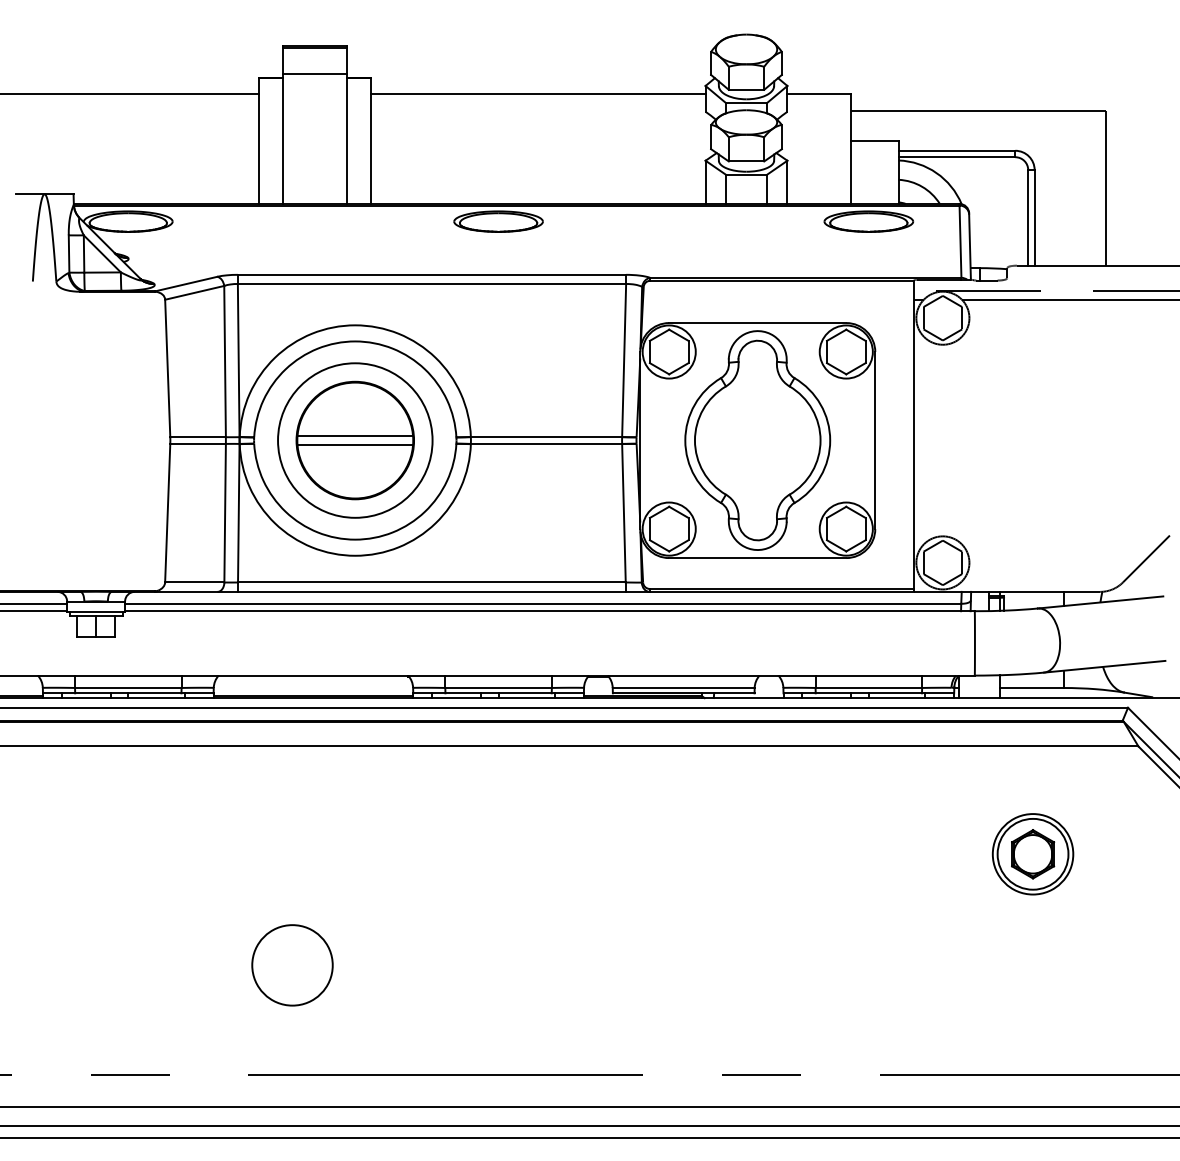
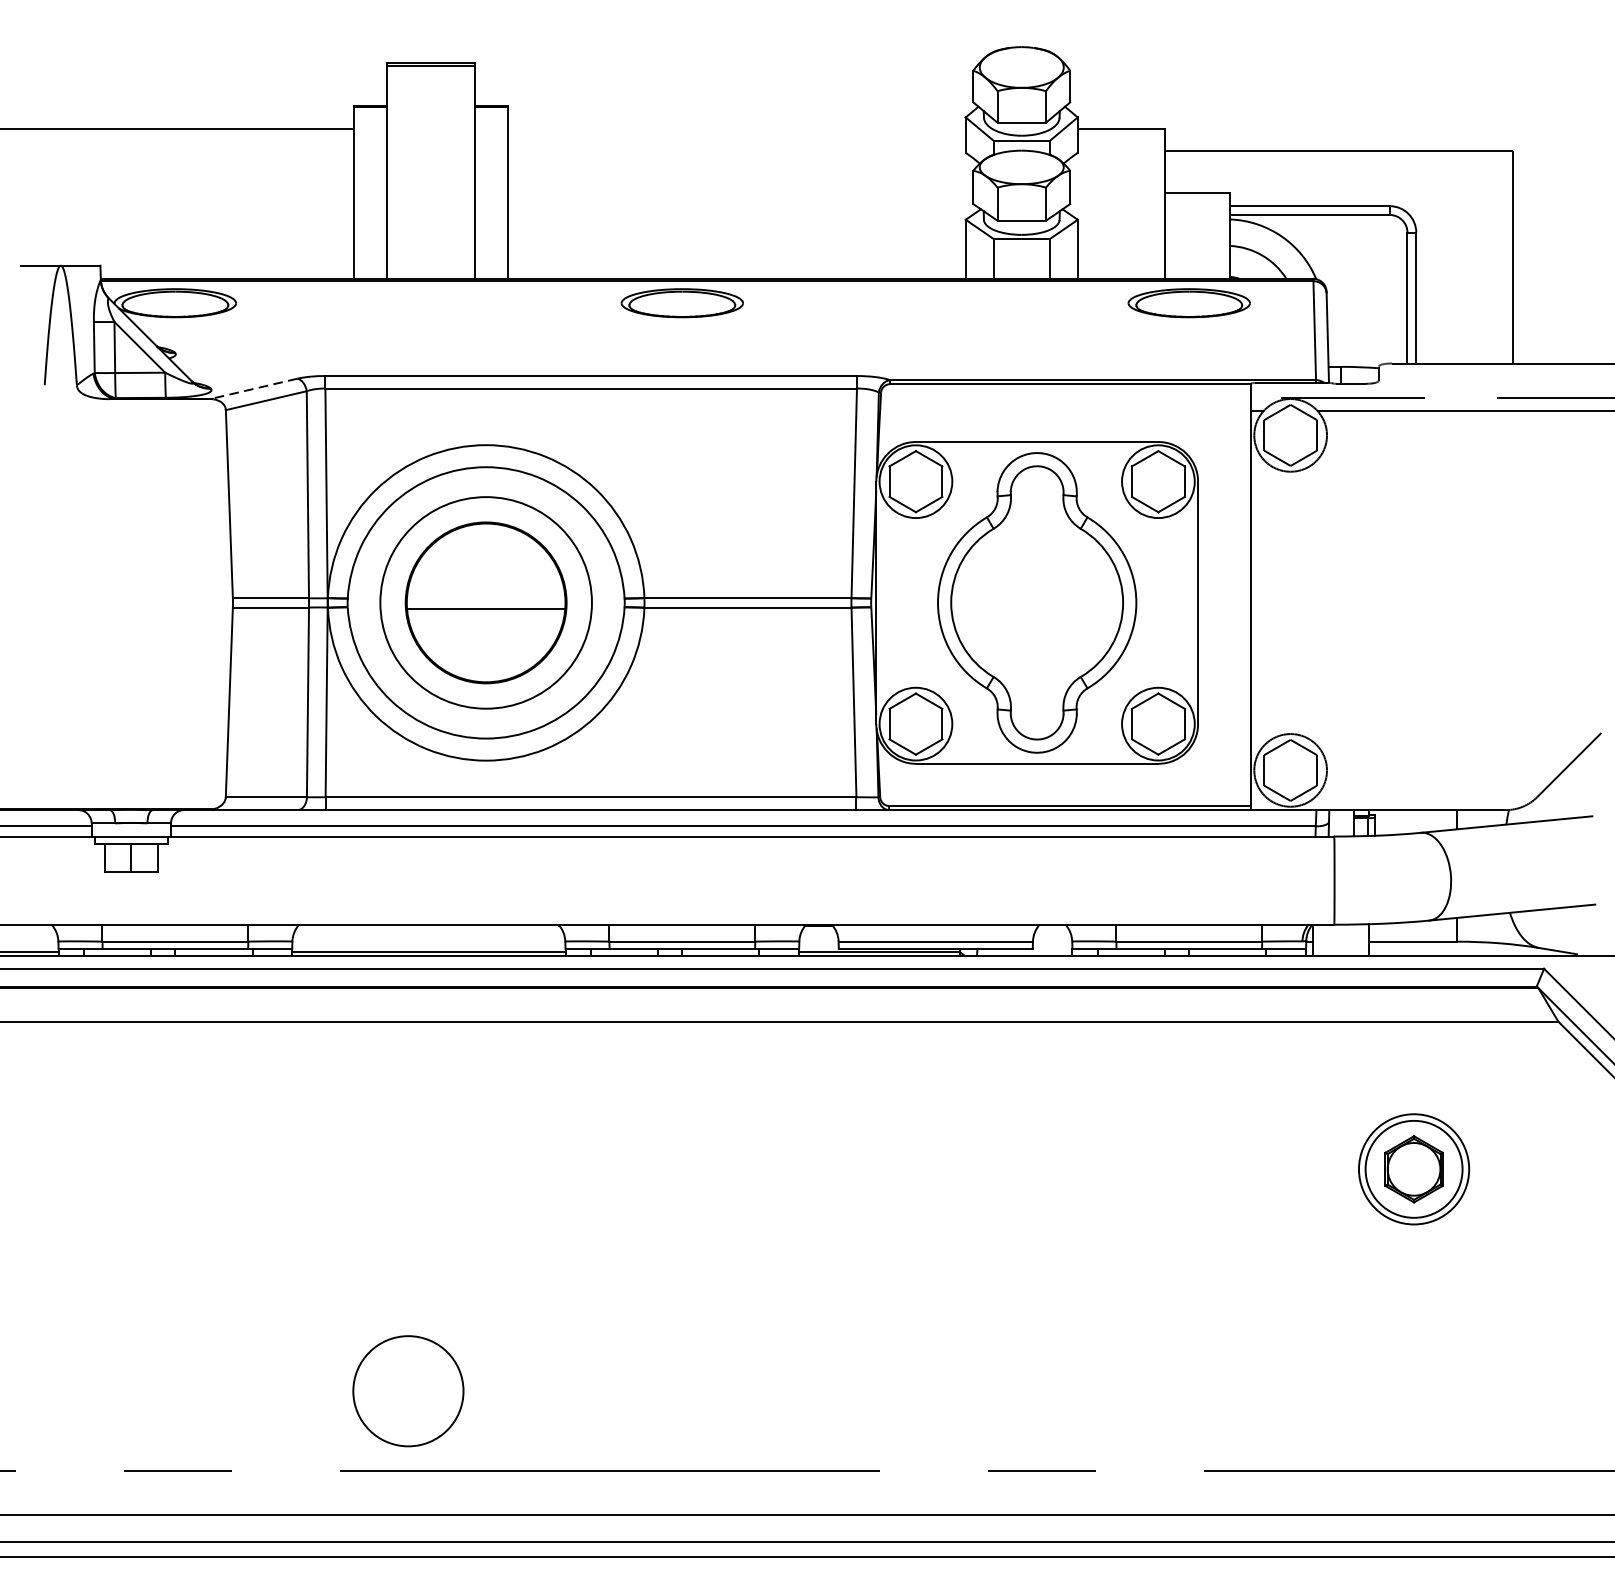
line: (314, 74) -> (430, 101), removed
line: (538, 94) -> (736, 129), removed
line: (185, 284) -> (253, 389), solid -> dashed
line: (355, 435) -> (486, 595), removed
circle: (292, 965) -> (408, 1391), moved

